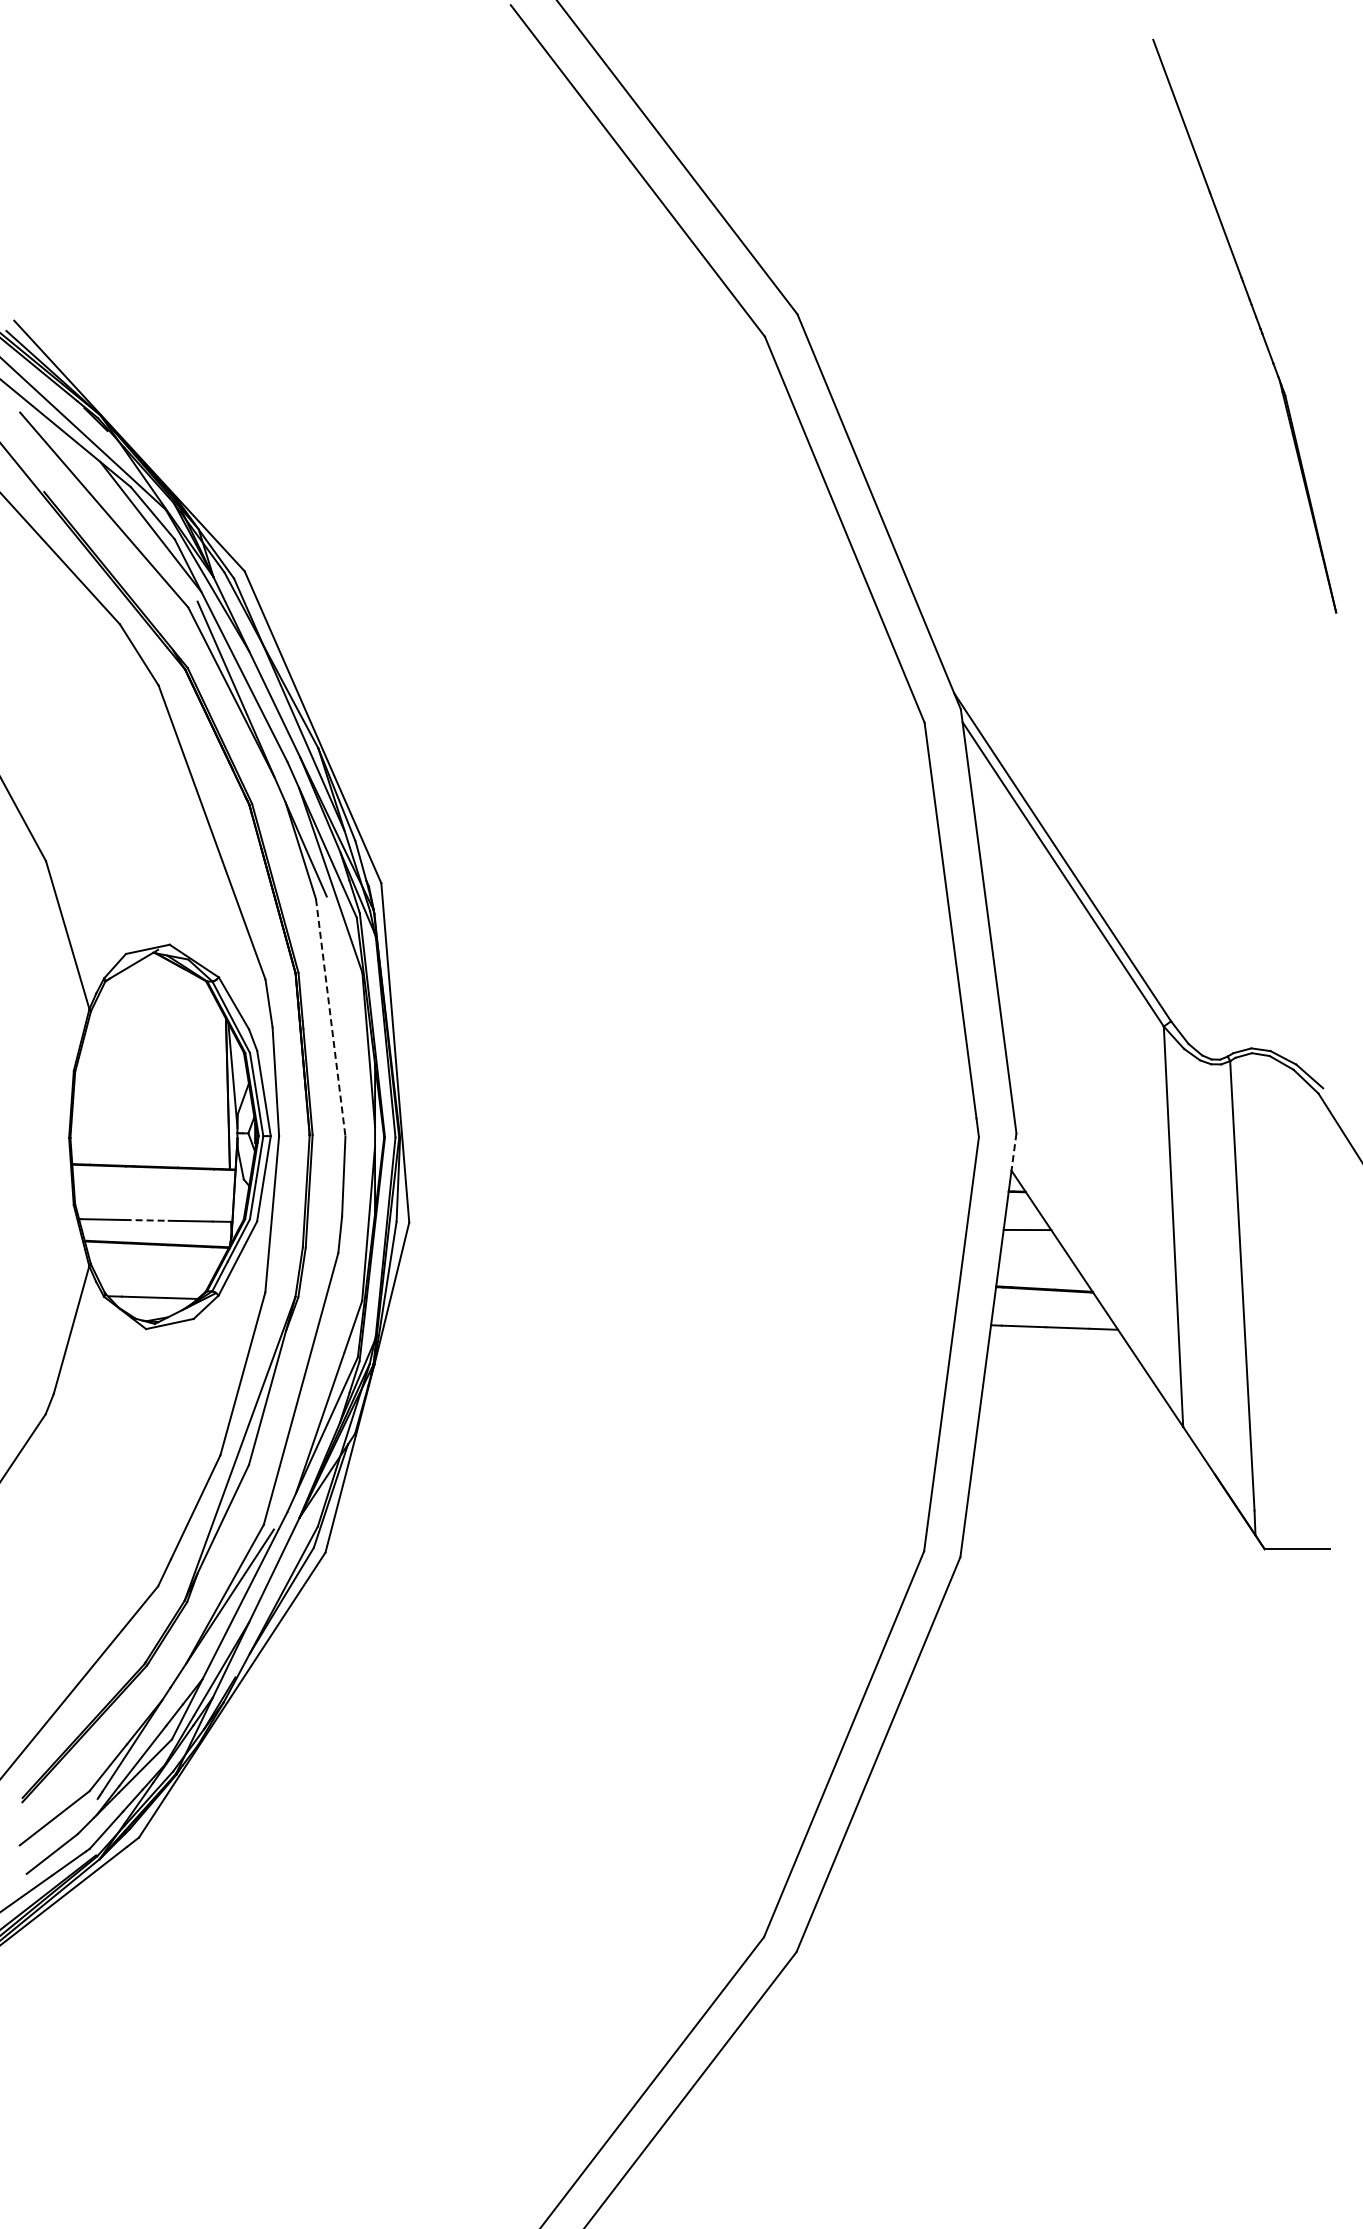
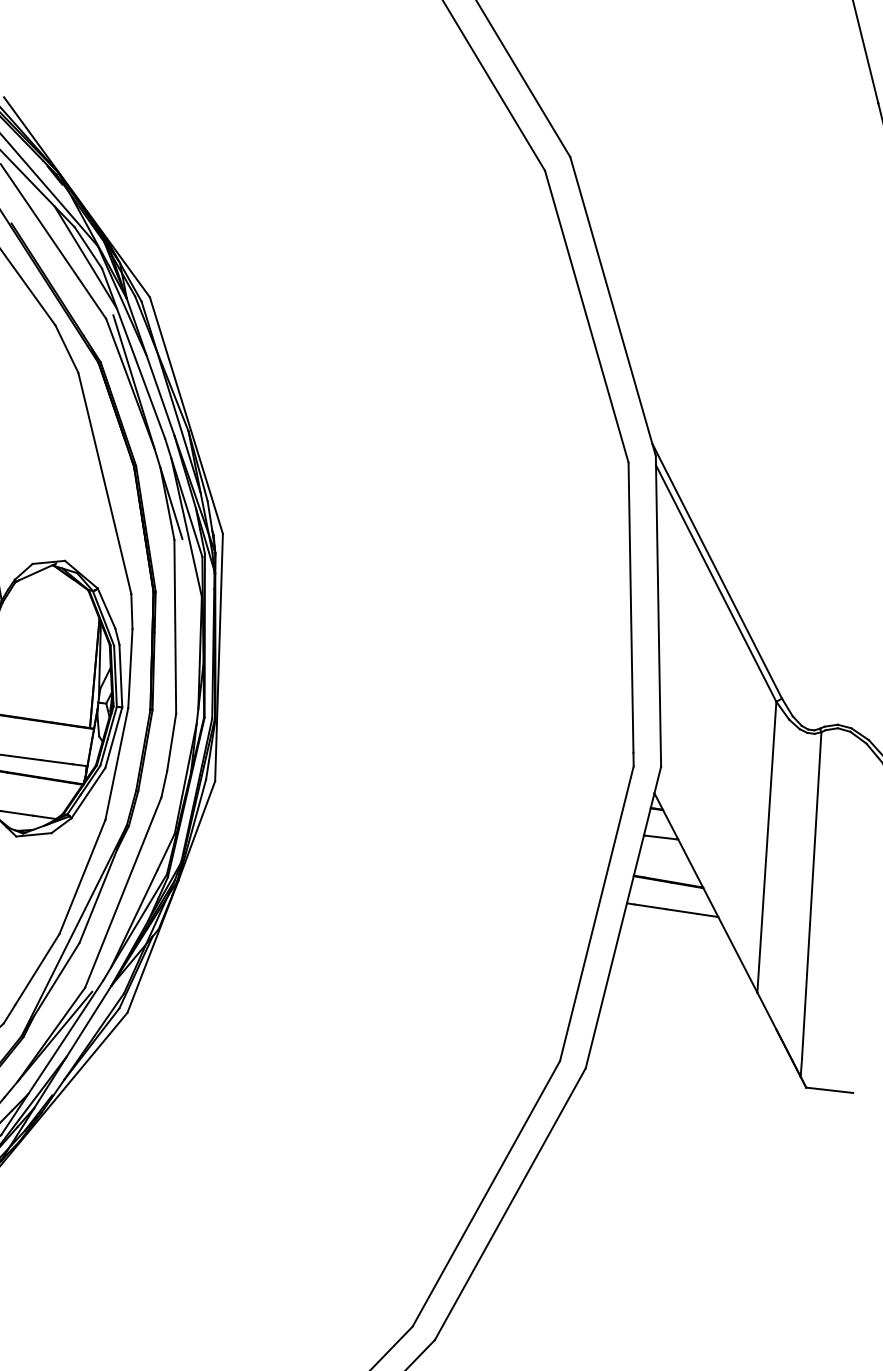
line: (330, 1017) -> (175, 626), dashed -> solid
line: (1013, 1152) -> (657, 780), dashed -> solid
line: (147, 1220) -> (26, 758), dashed -> solid

